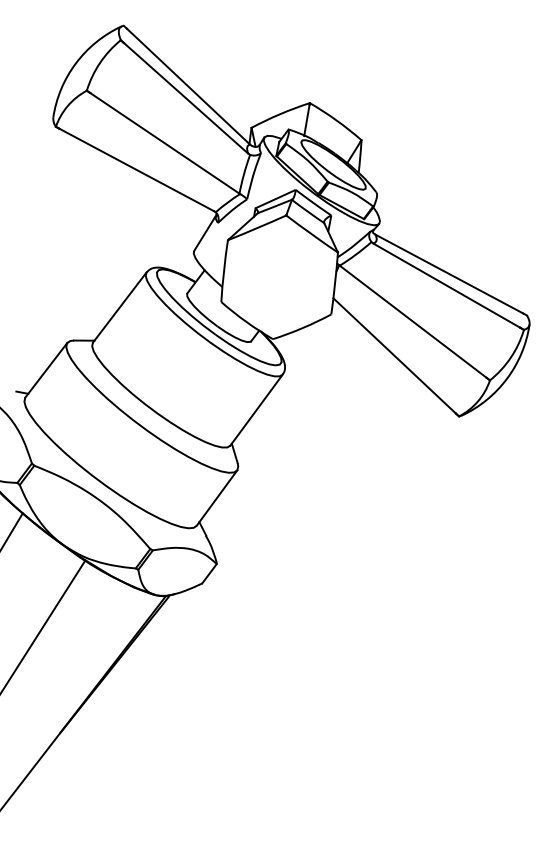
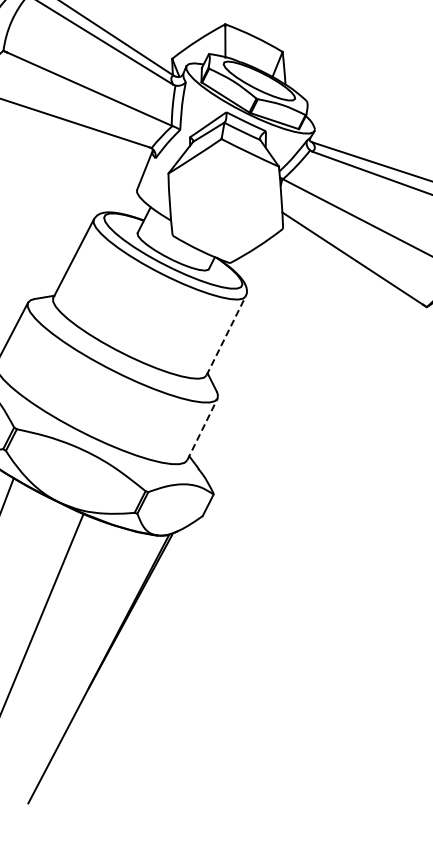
line: (256, 409) -> (225, 335), solid -> dashed
line: (217, 497) -> (202, 428), solid -> dashed

